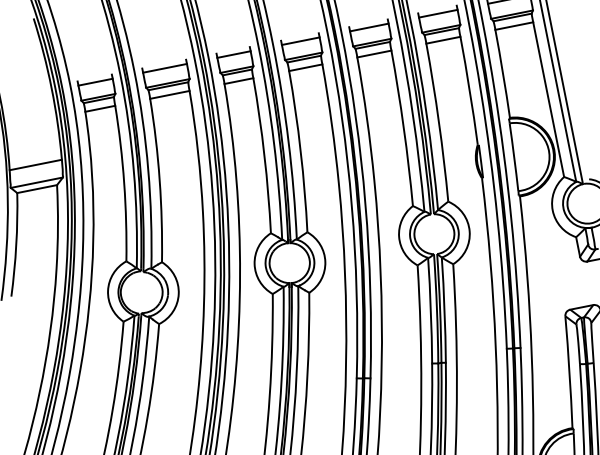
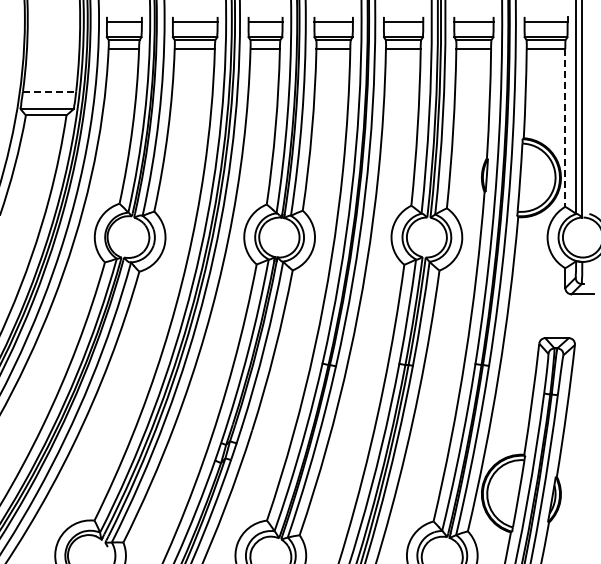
line: (548, 99) -> (565, 127), solid -> dashed
line: (35, 164) -> (49, 91), solid -> dashed

